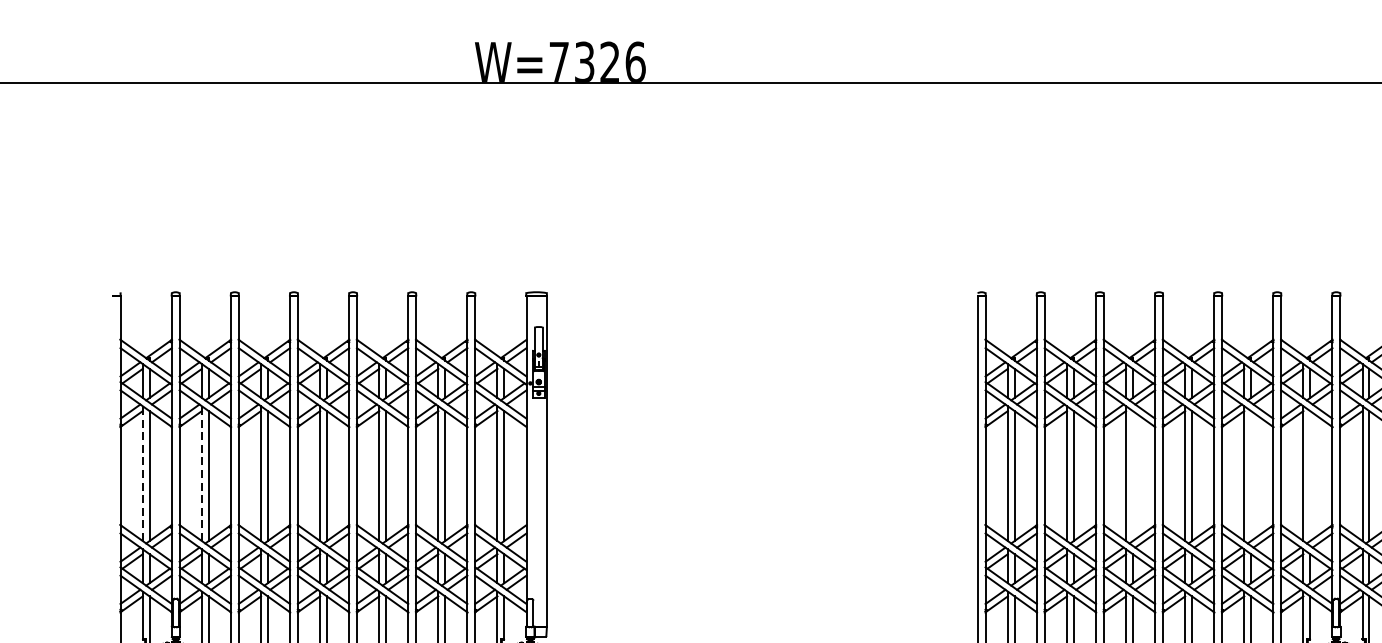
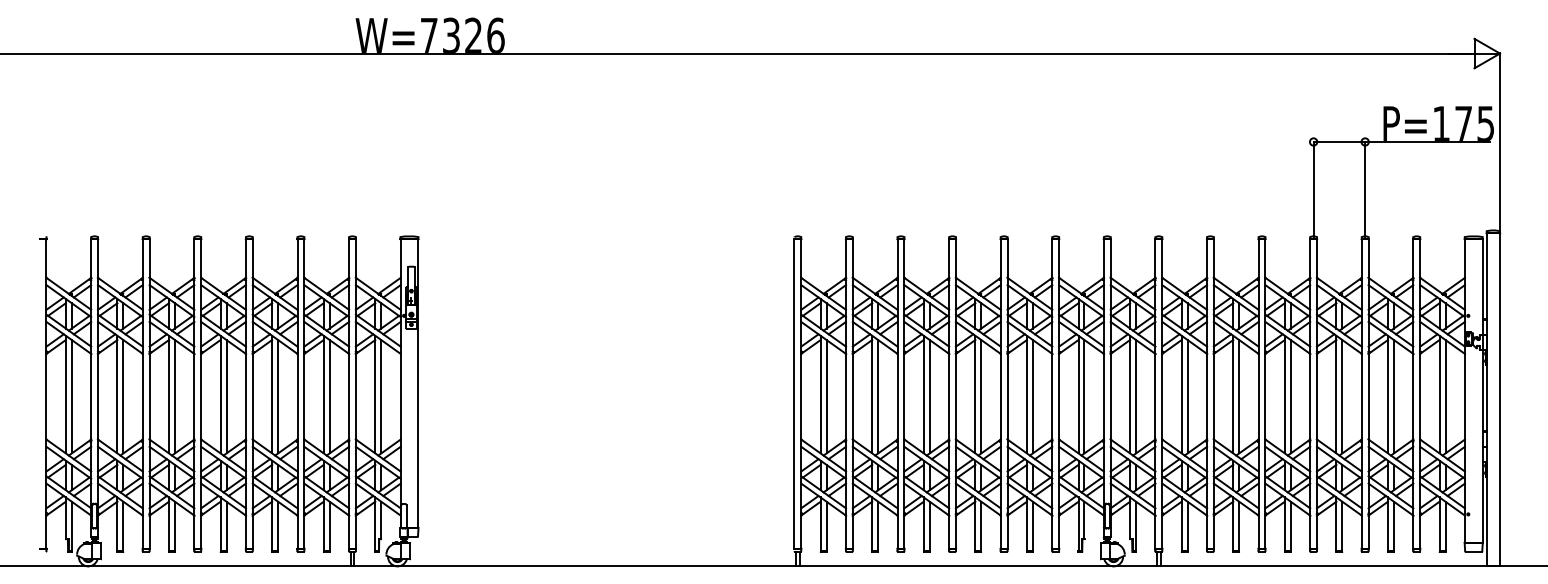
line: (142, 473) -> (65, 394), dashed -> solid
line: (201, 473) -> (117, 394), dashed -> solid
line: (1132, 475) -> (929, 396), added
line: (1250, 475) -> (1032, 396), added
line: (1310, 475) -> (1084, 396), added

